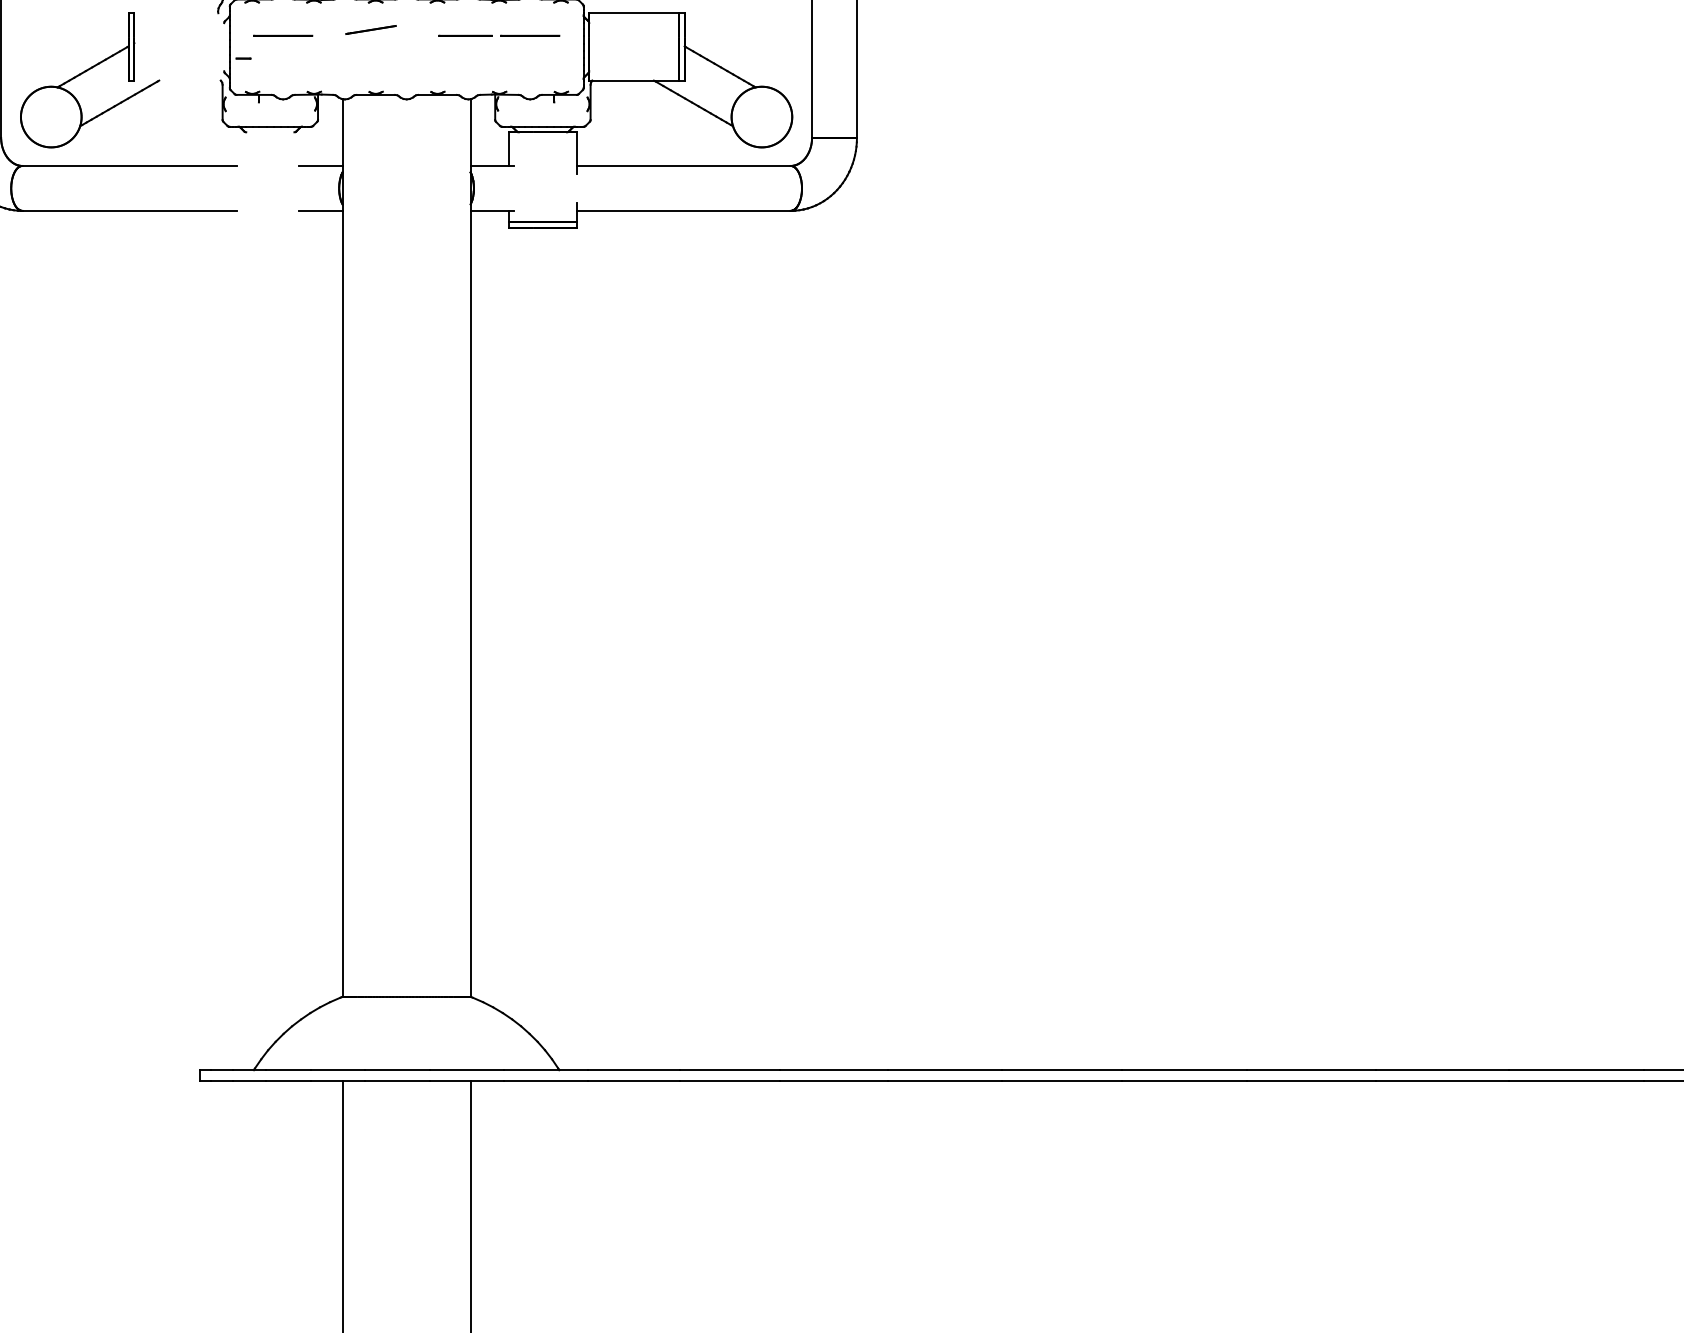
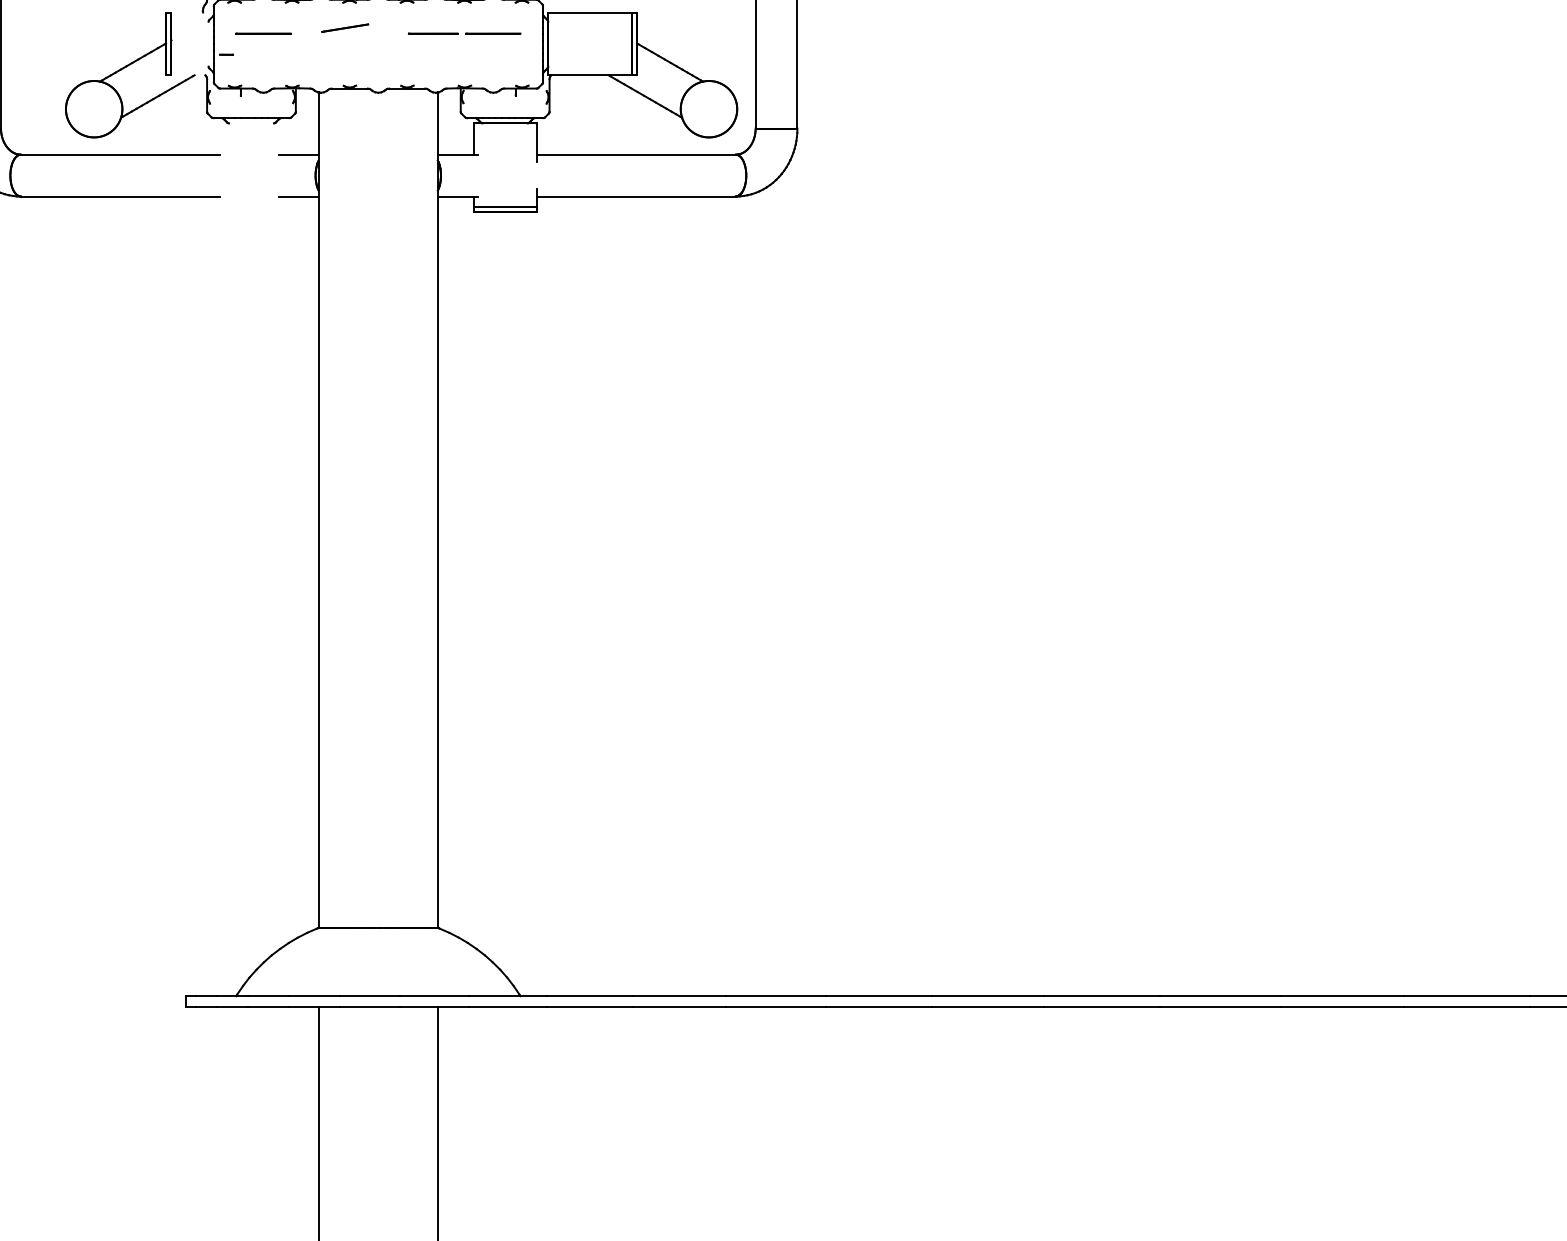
part: (85, 72) -> (126, 67), moved

